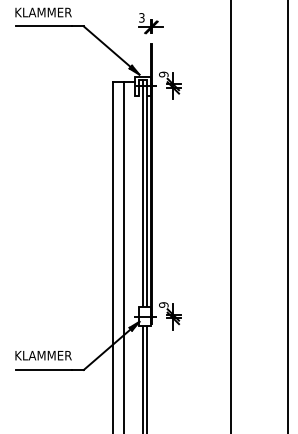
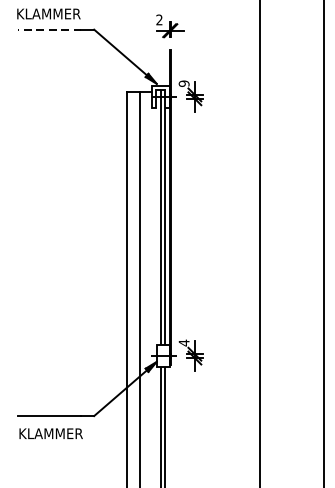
text: (141, 17) -> (159, 19), 3 -> 2
line: (43, 26) -> (48, 29), solid -> dashed
text: (163, 305) -> (183, 343), 9 -> 4
text: (43, 355) -> (51, 433), moved

